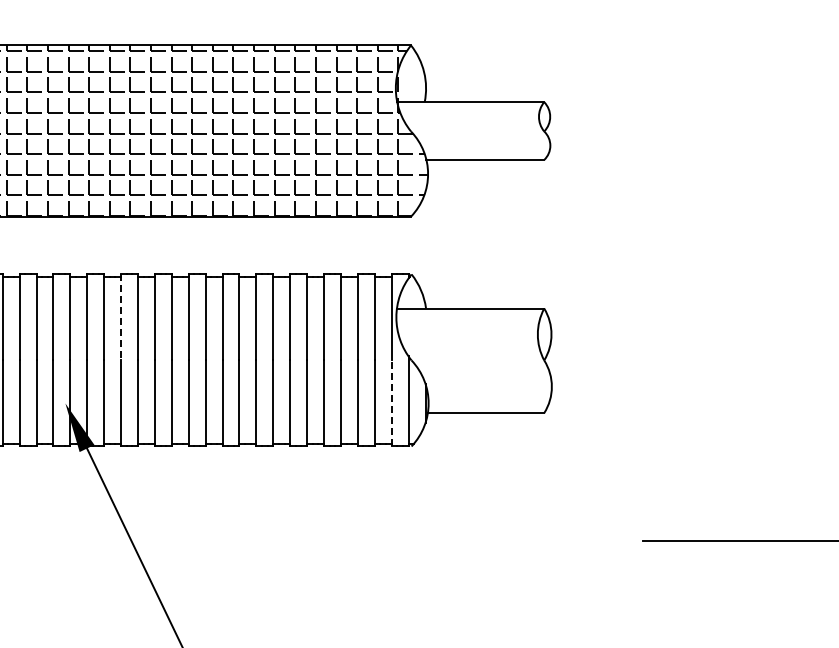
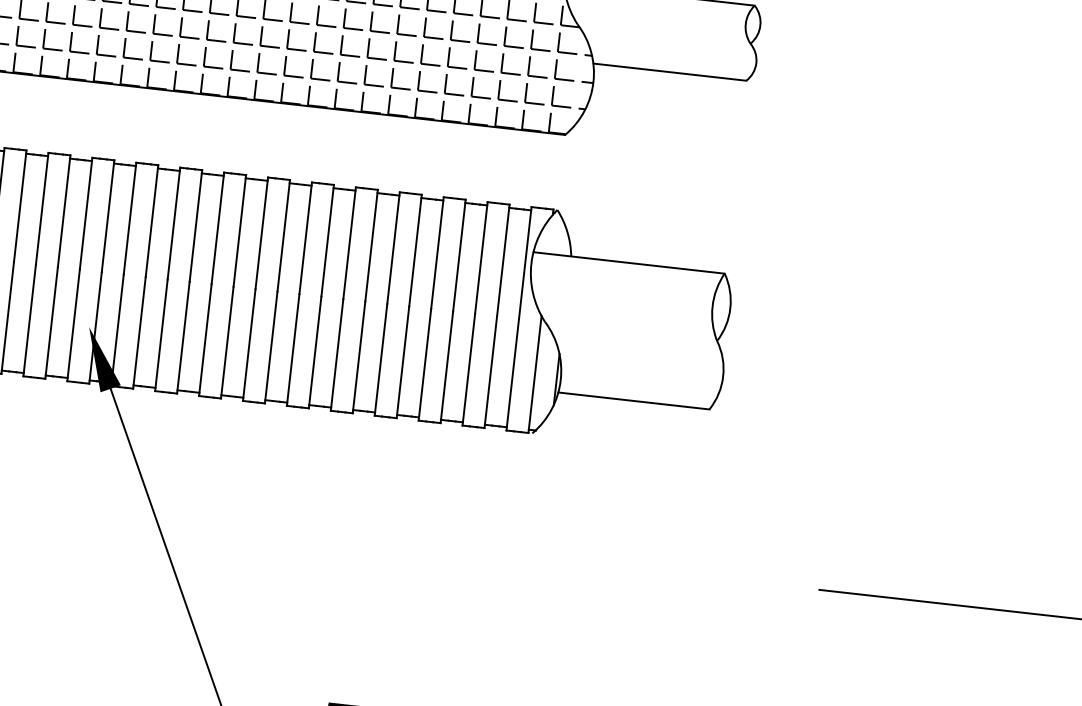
line: (121, 317) -> (174, 223), dashed -> solid
line: (391, 402) -> (512, 373), dashed -> solid

